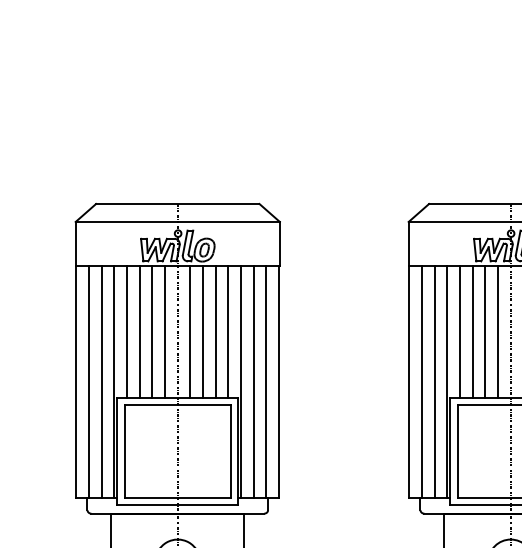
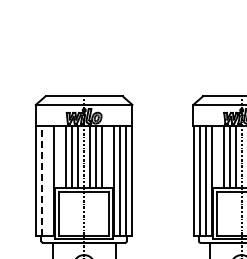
line: (127, 331) -> (60, 156), removed
line: (229, 331) -> (108, 156), removed
line: (459, 331) -> (217, 156), removed
line: (89, 381) -> (42, 180), solid -> dashed
line: (102, 381) -> (48, 180), removed

